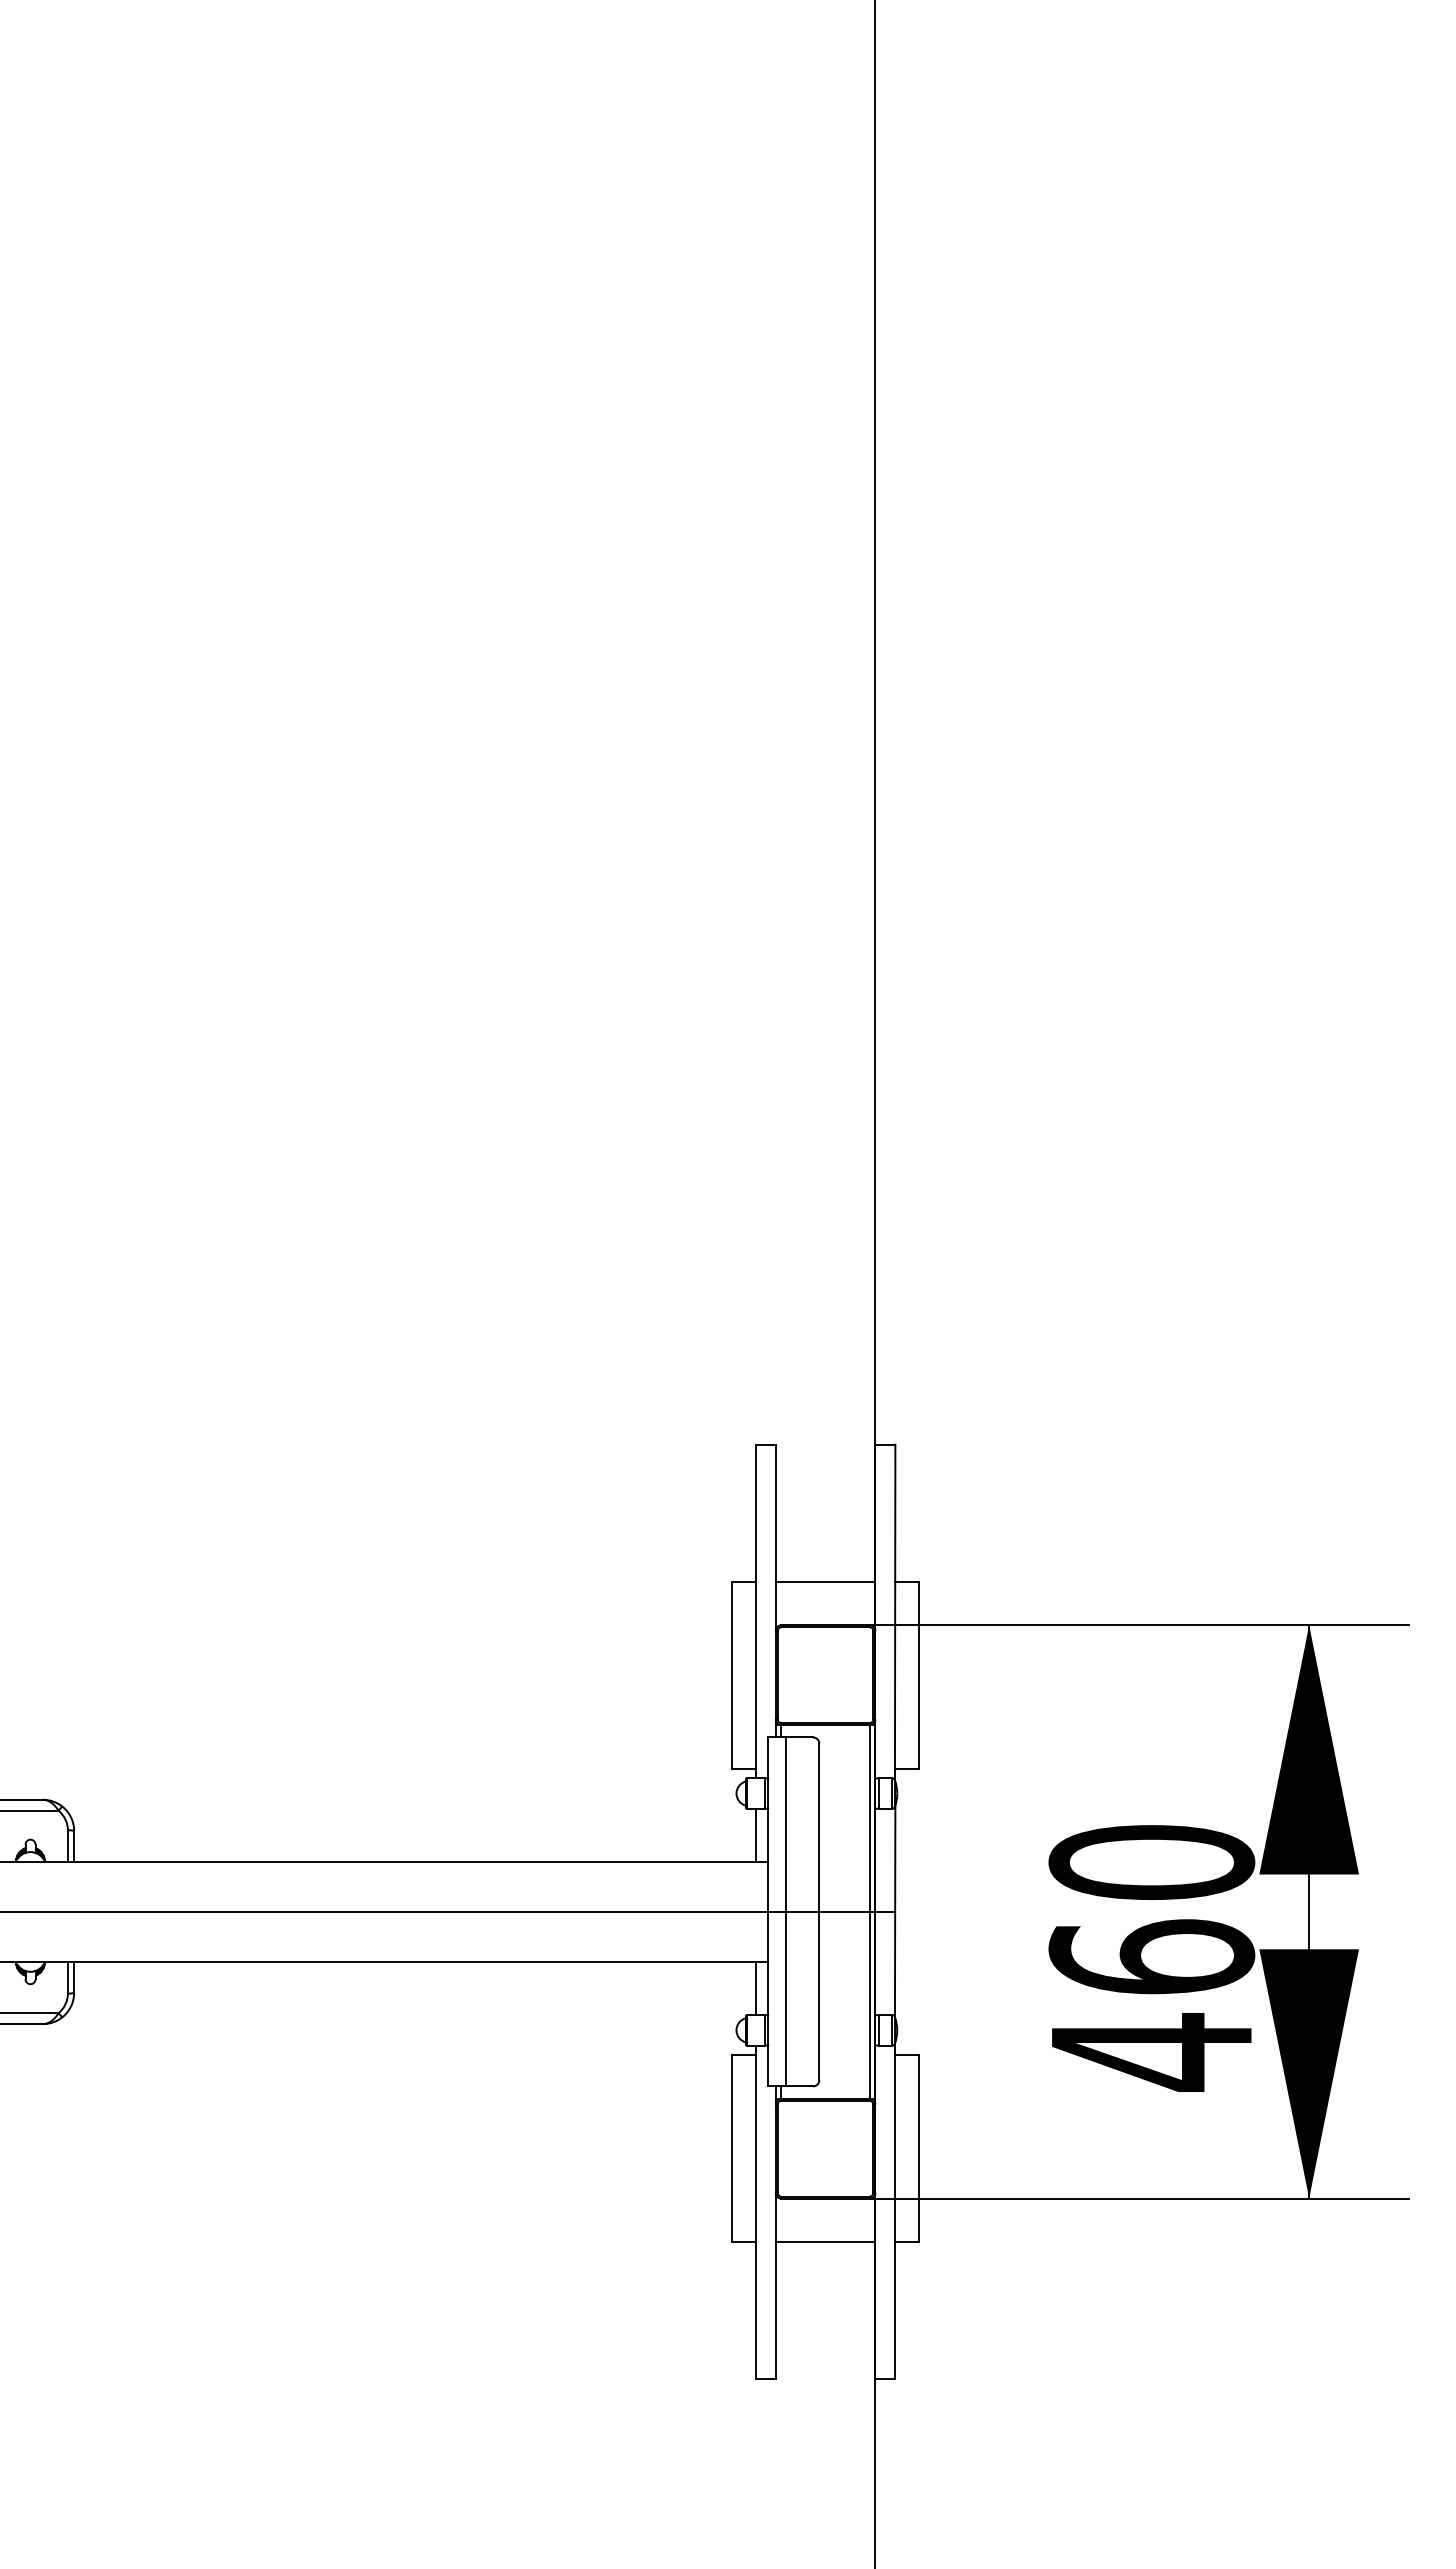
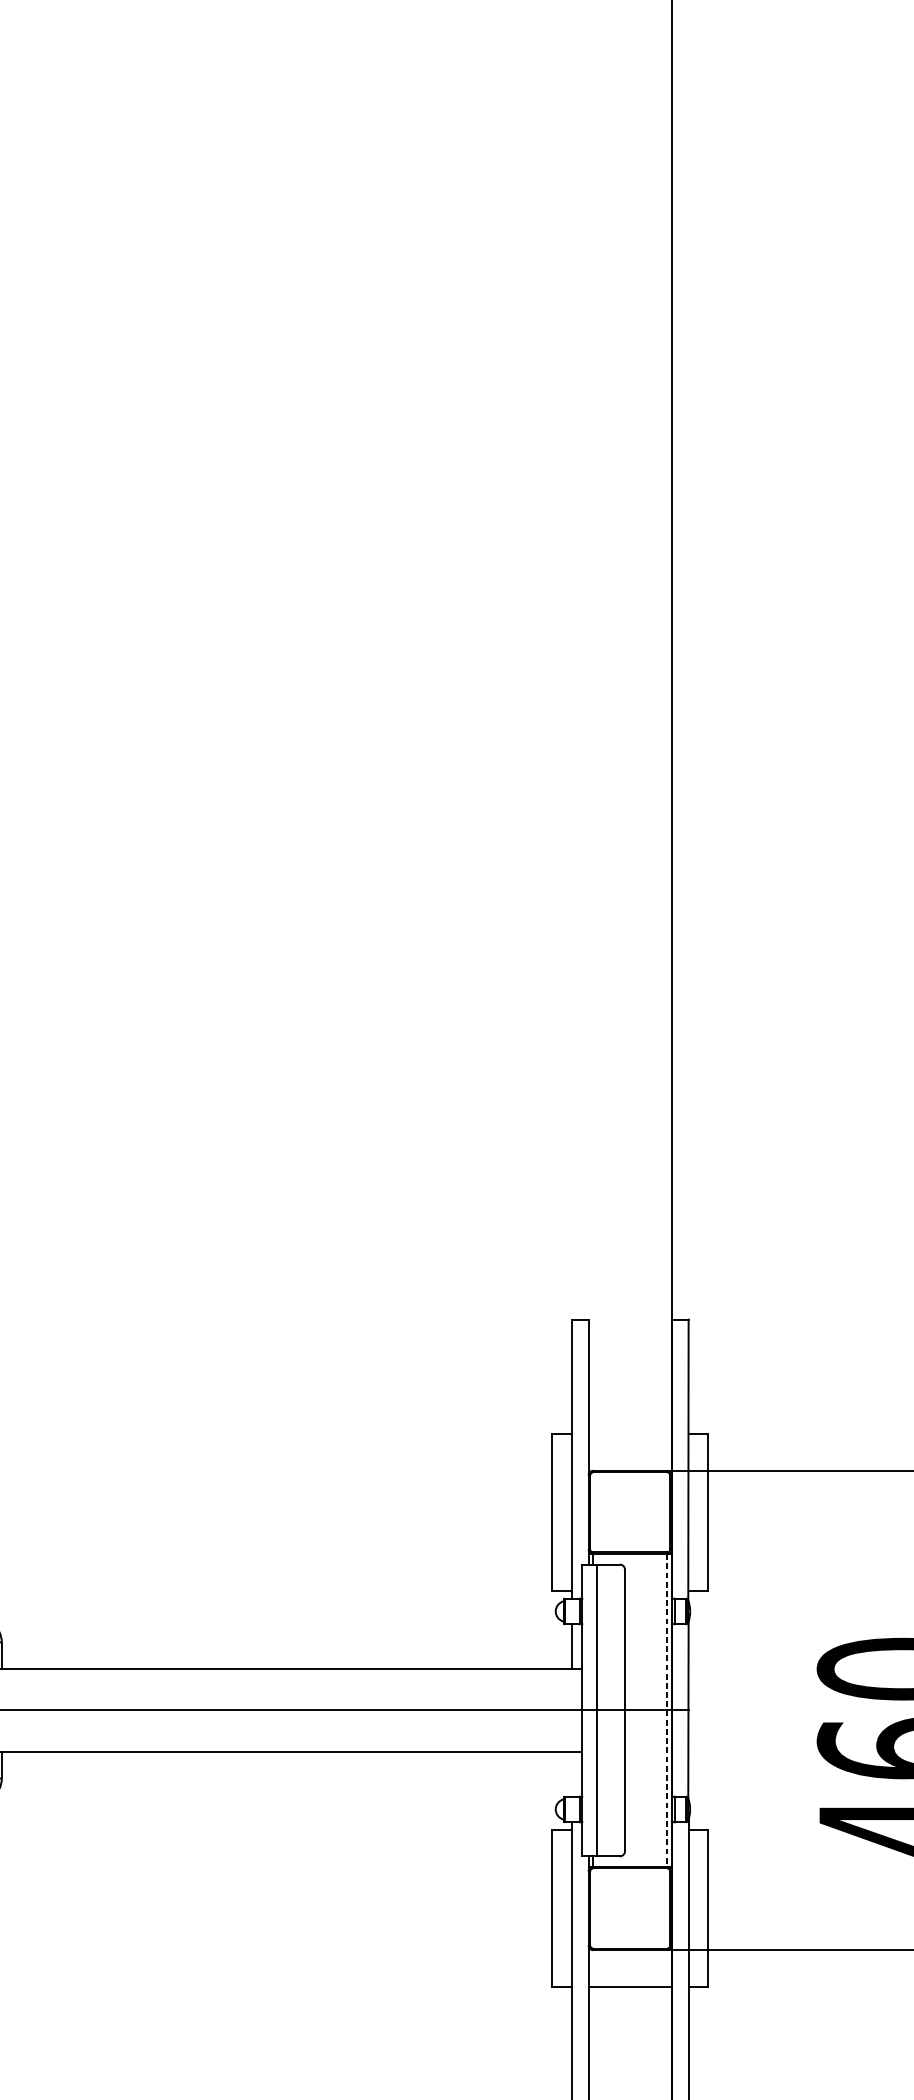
line: (825, 1581) -> (630, 1434), removed
line: (869, 1911) -> (666, 1710), solid -> dashed
line: (755, 1988) -> (571, 1774), removed

